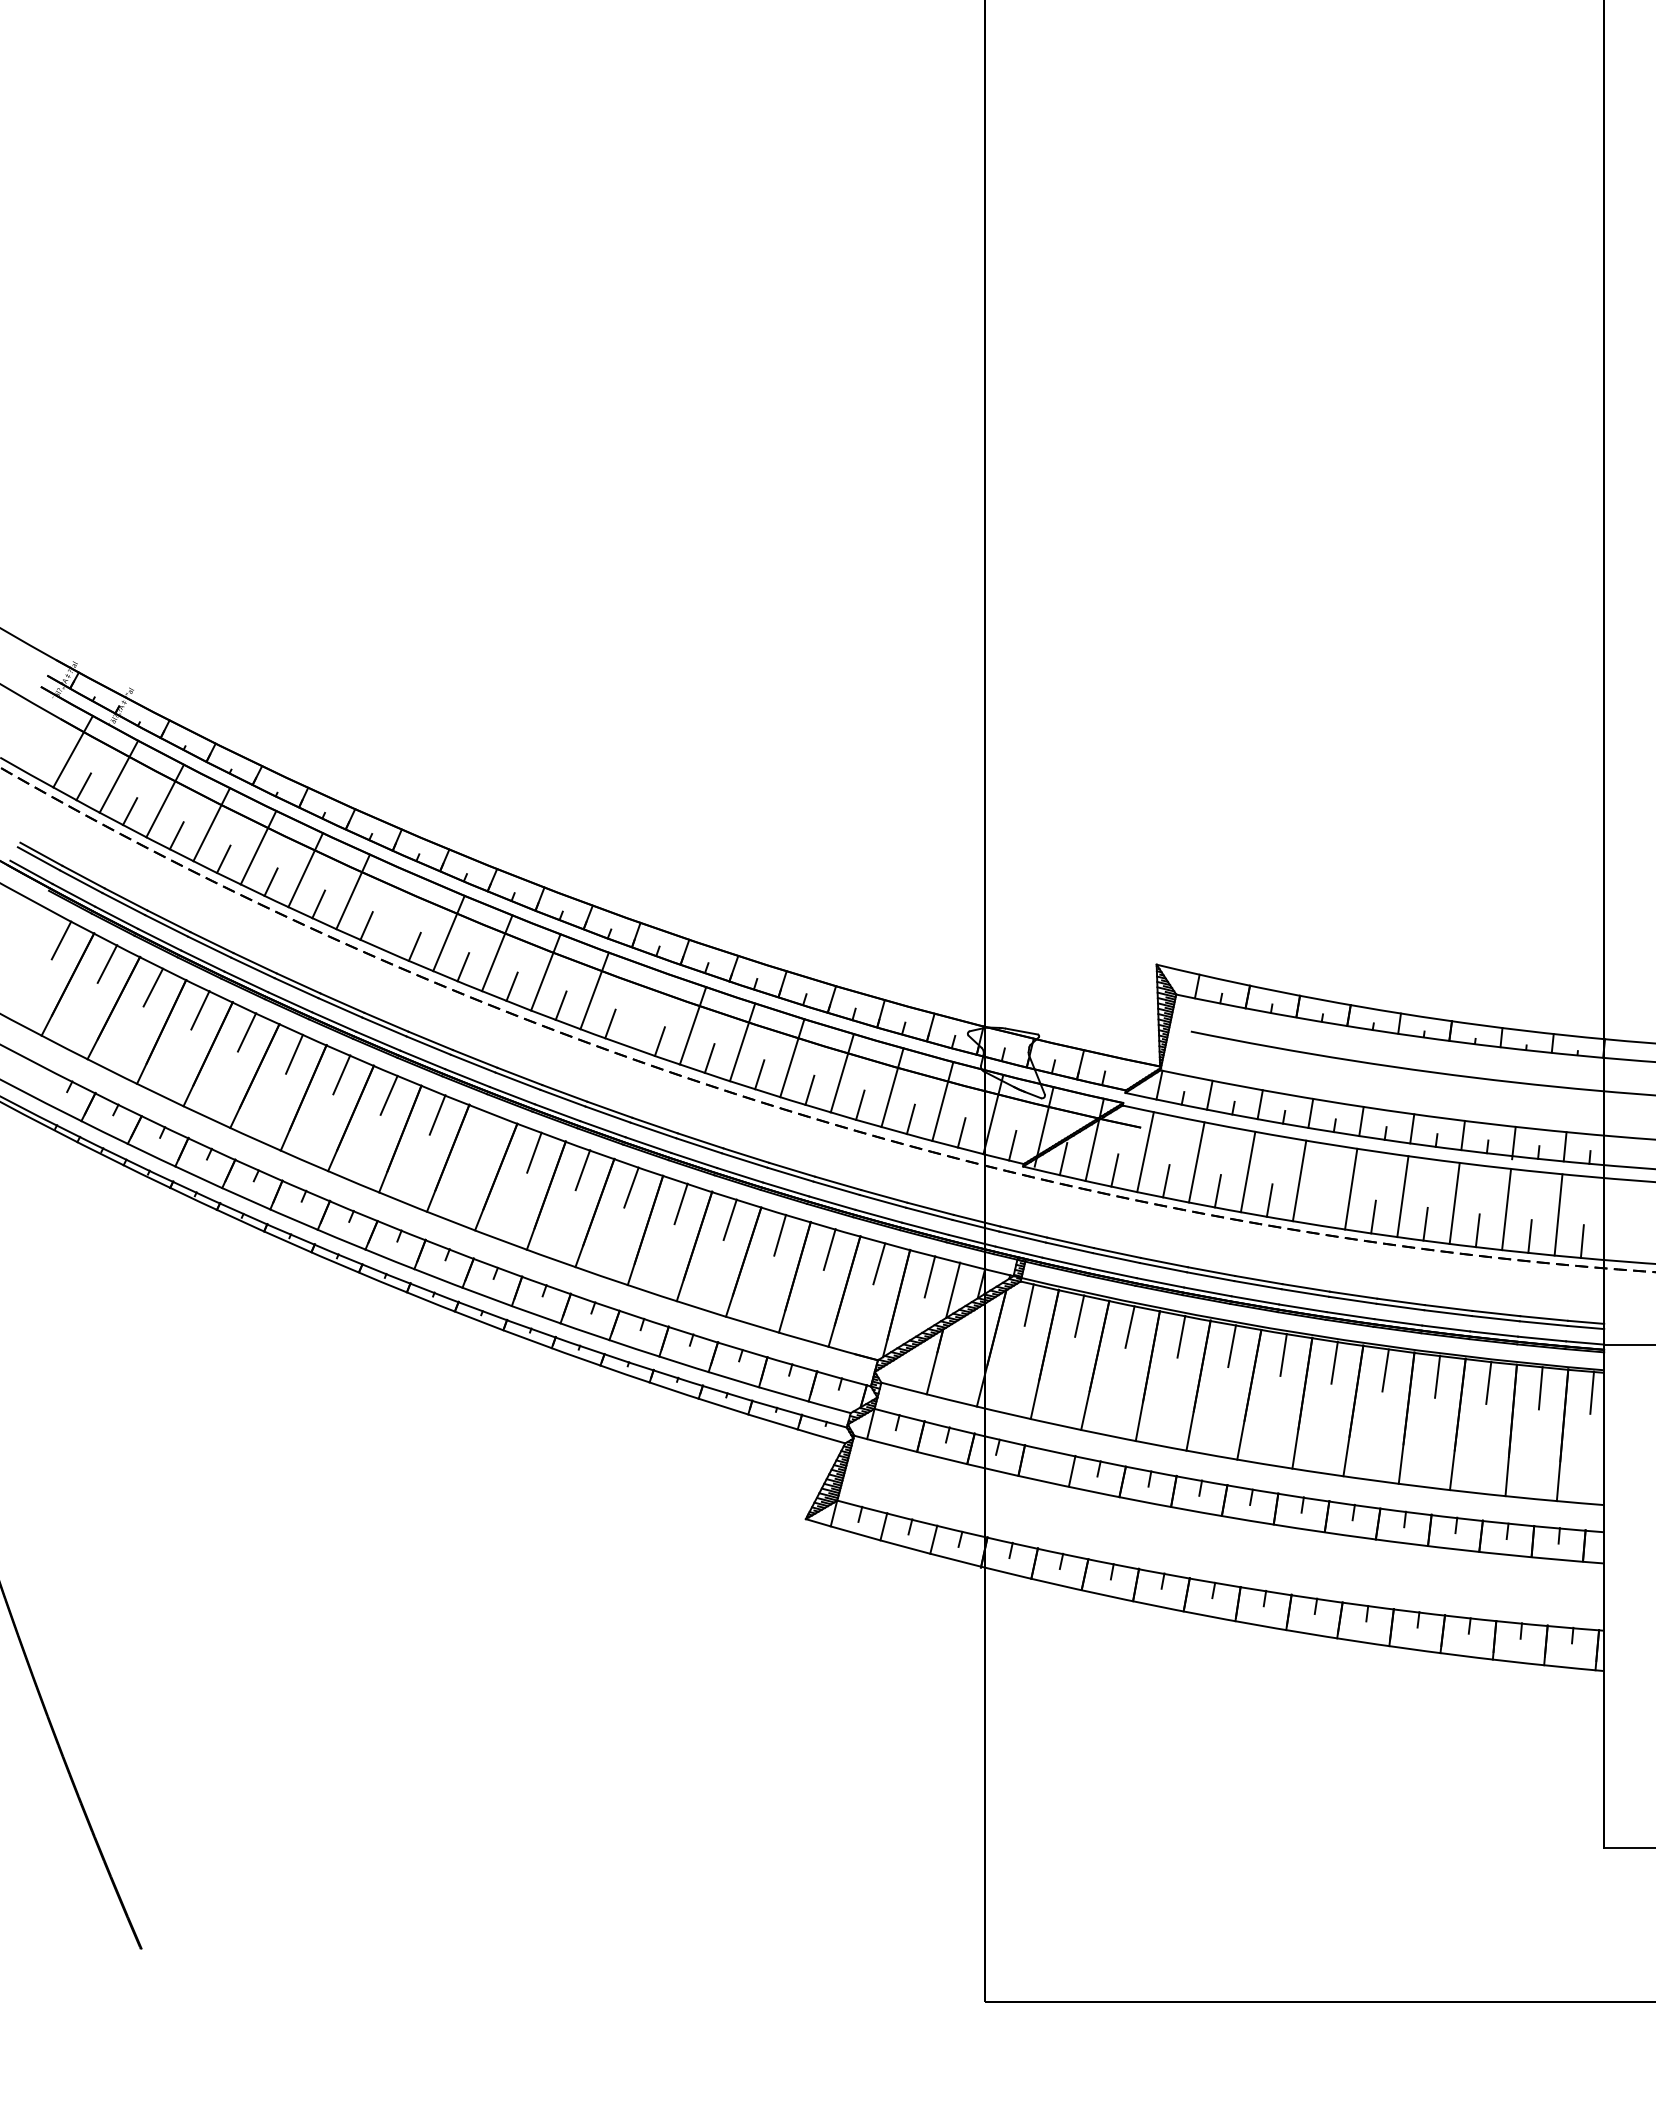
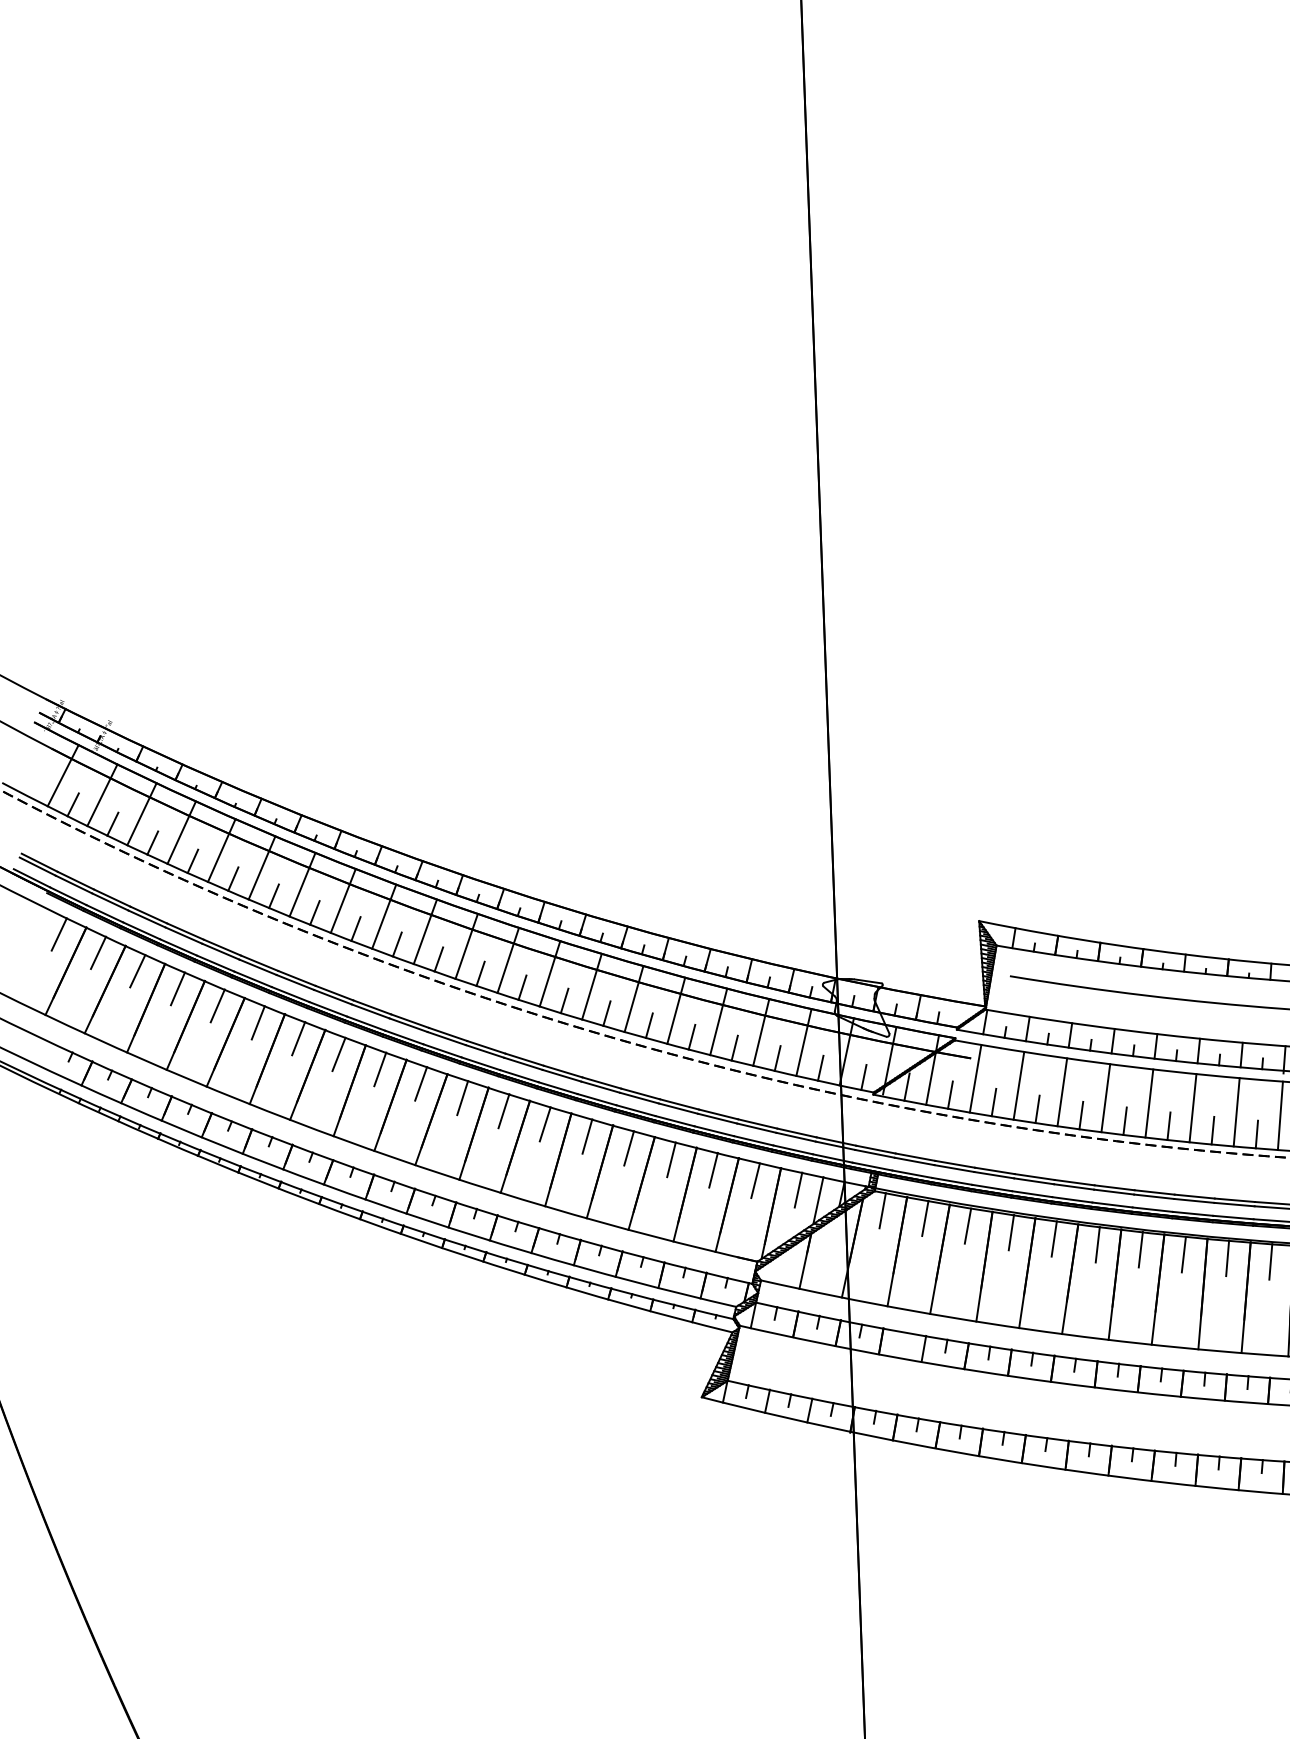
line: (400, 912) -> (342, 900), added
line: (643, 1008) -> (549, 973), added
line: (485, 1133) -> (421, 1083), added
line: (1321, 1208) -> (1125, 1120), added

